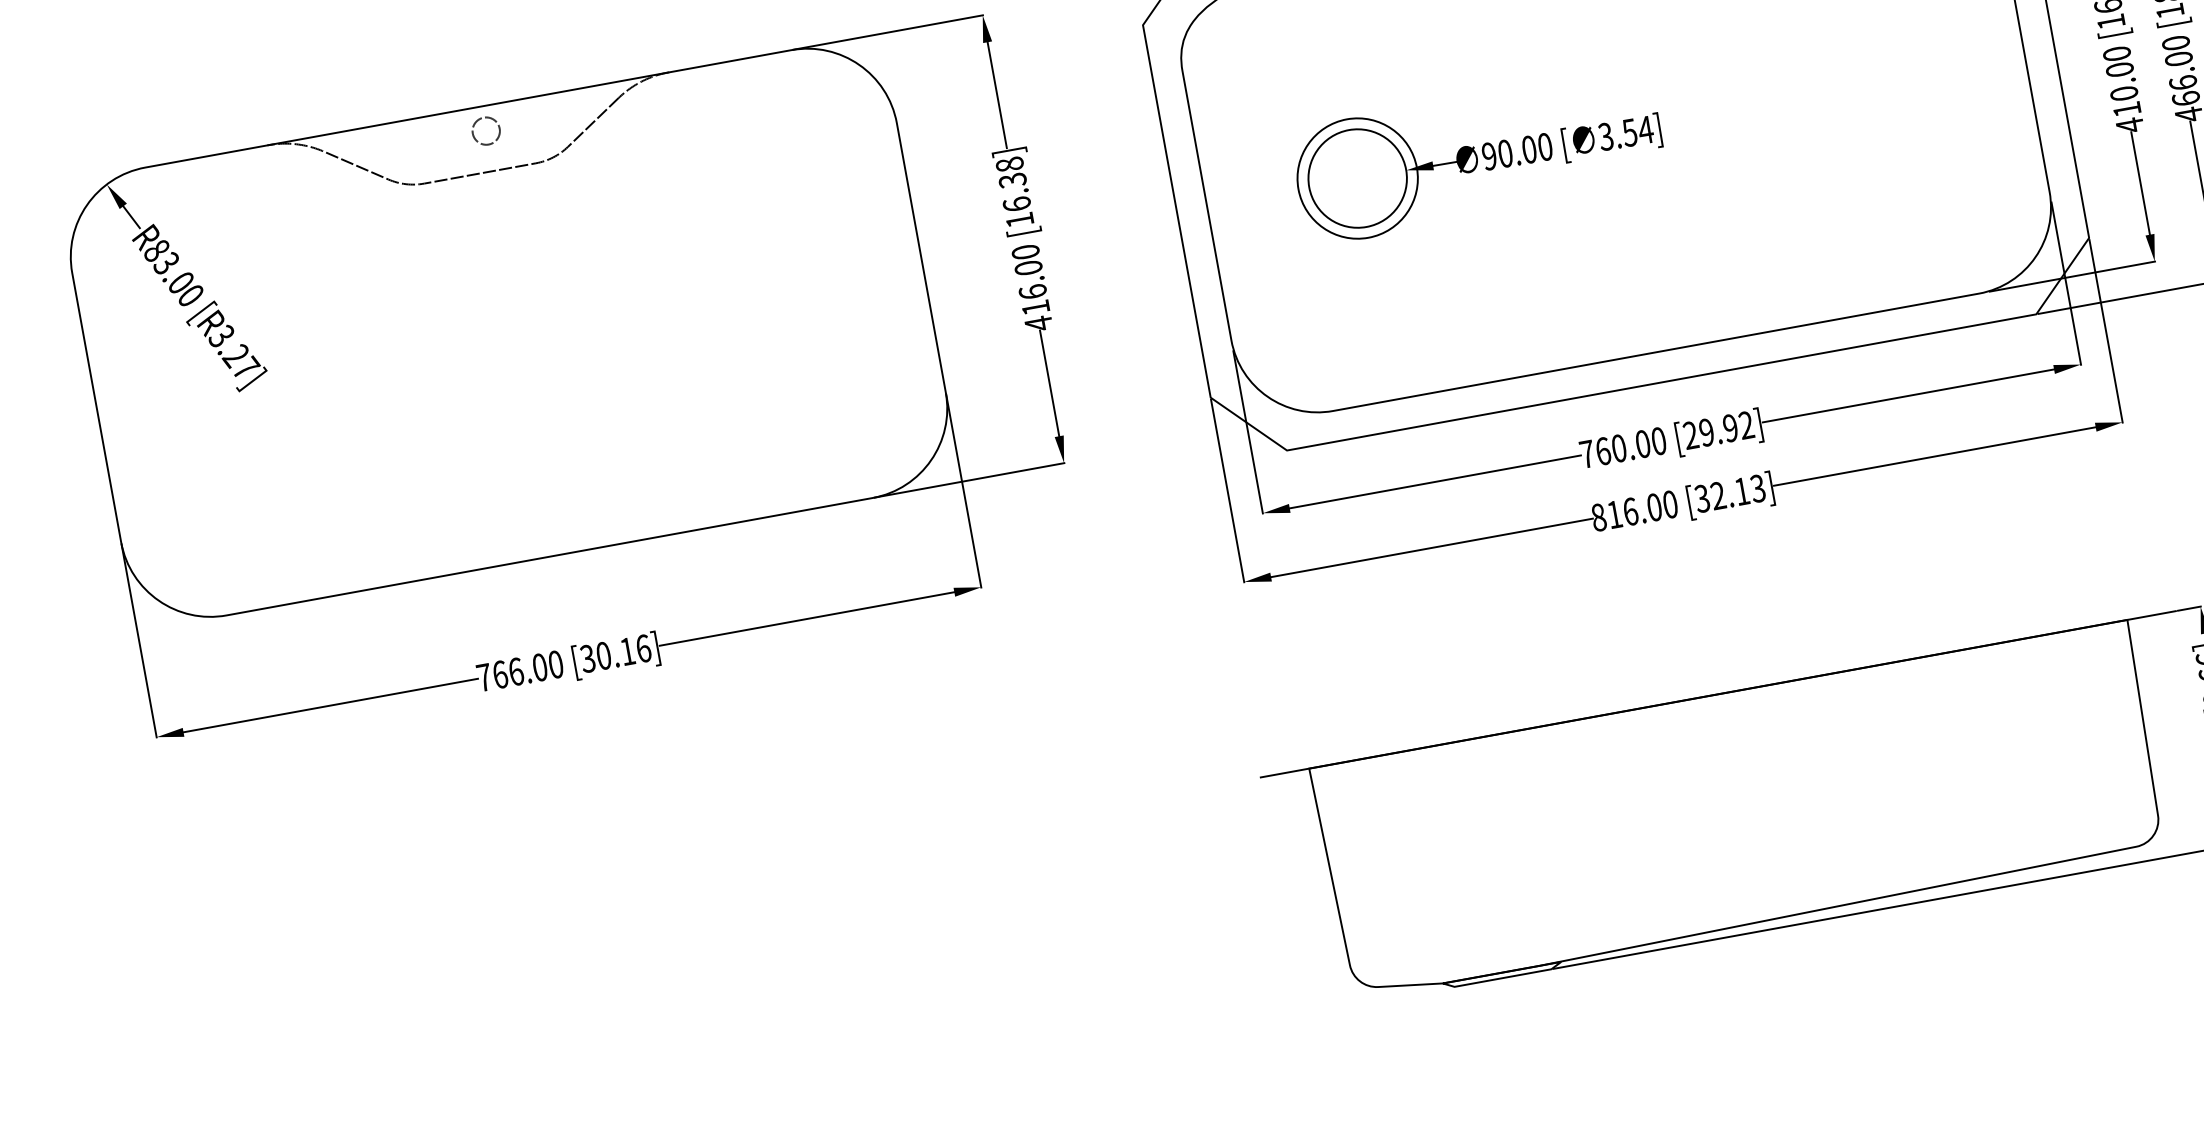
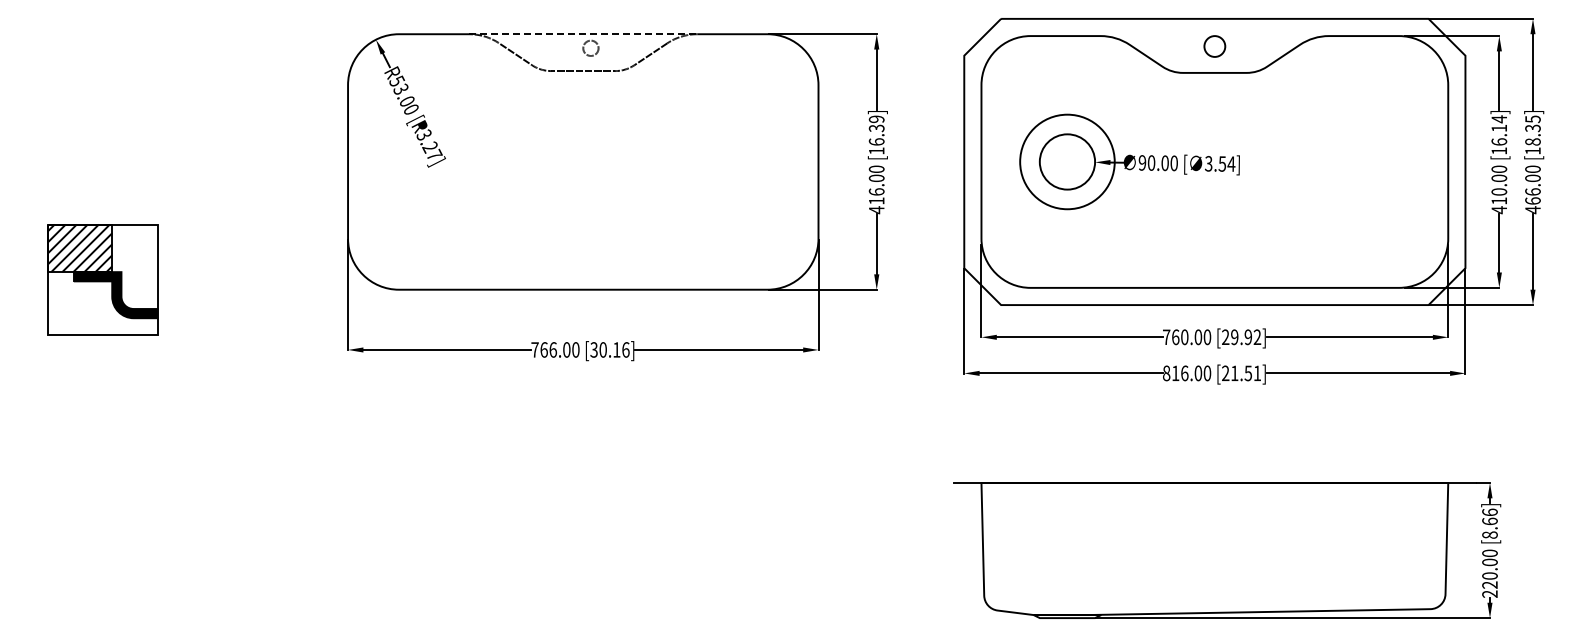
line: (468, 109) -> (583, 34), solid -> dashed
text: (1009, 164) -> (876, 119), [16.38] -> [16.39]
circle: (1357, 177) -> (1067, 161), size x1.4
text: (157, 249) -> (397, 80), R83.00 -> R53.00
text: (1730, 493) -> (1241, 373), [32.13] -> [21.51]

